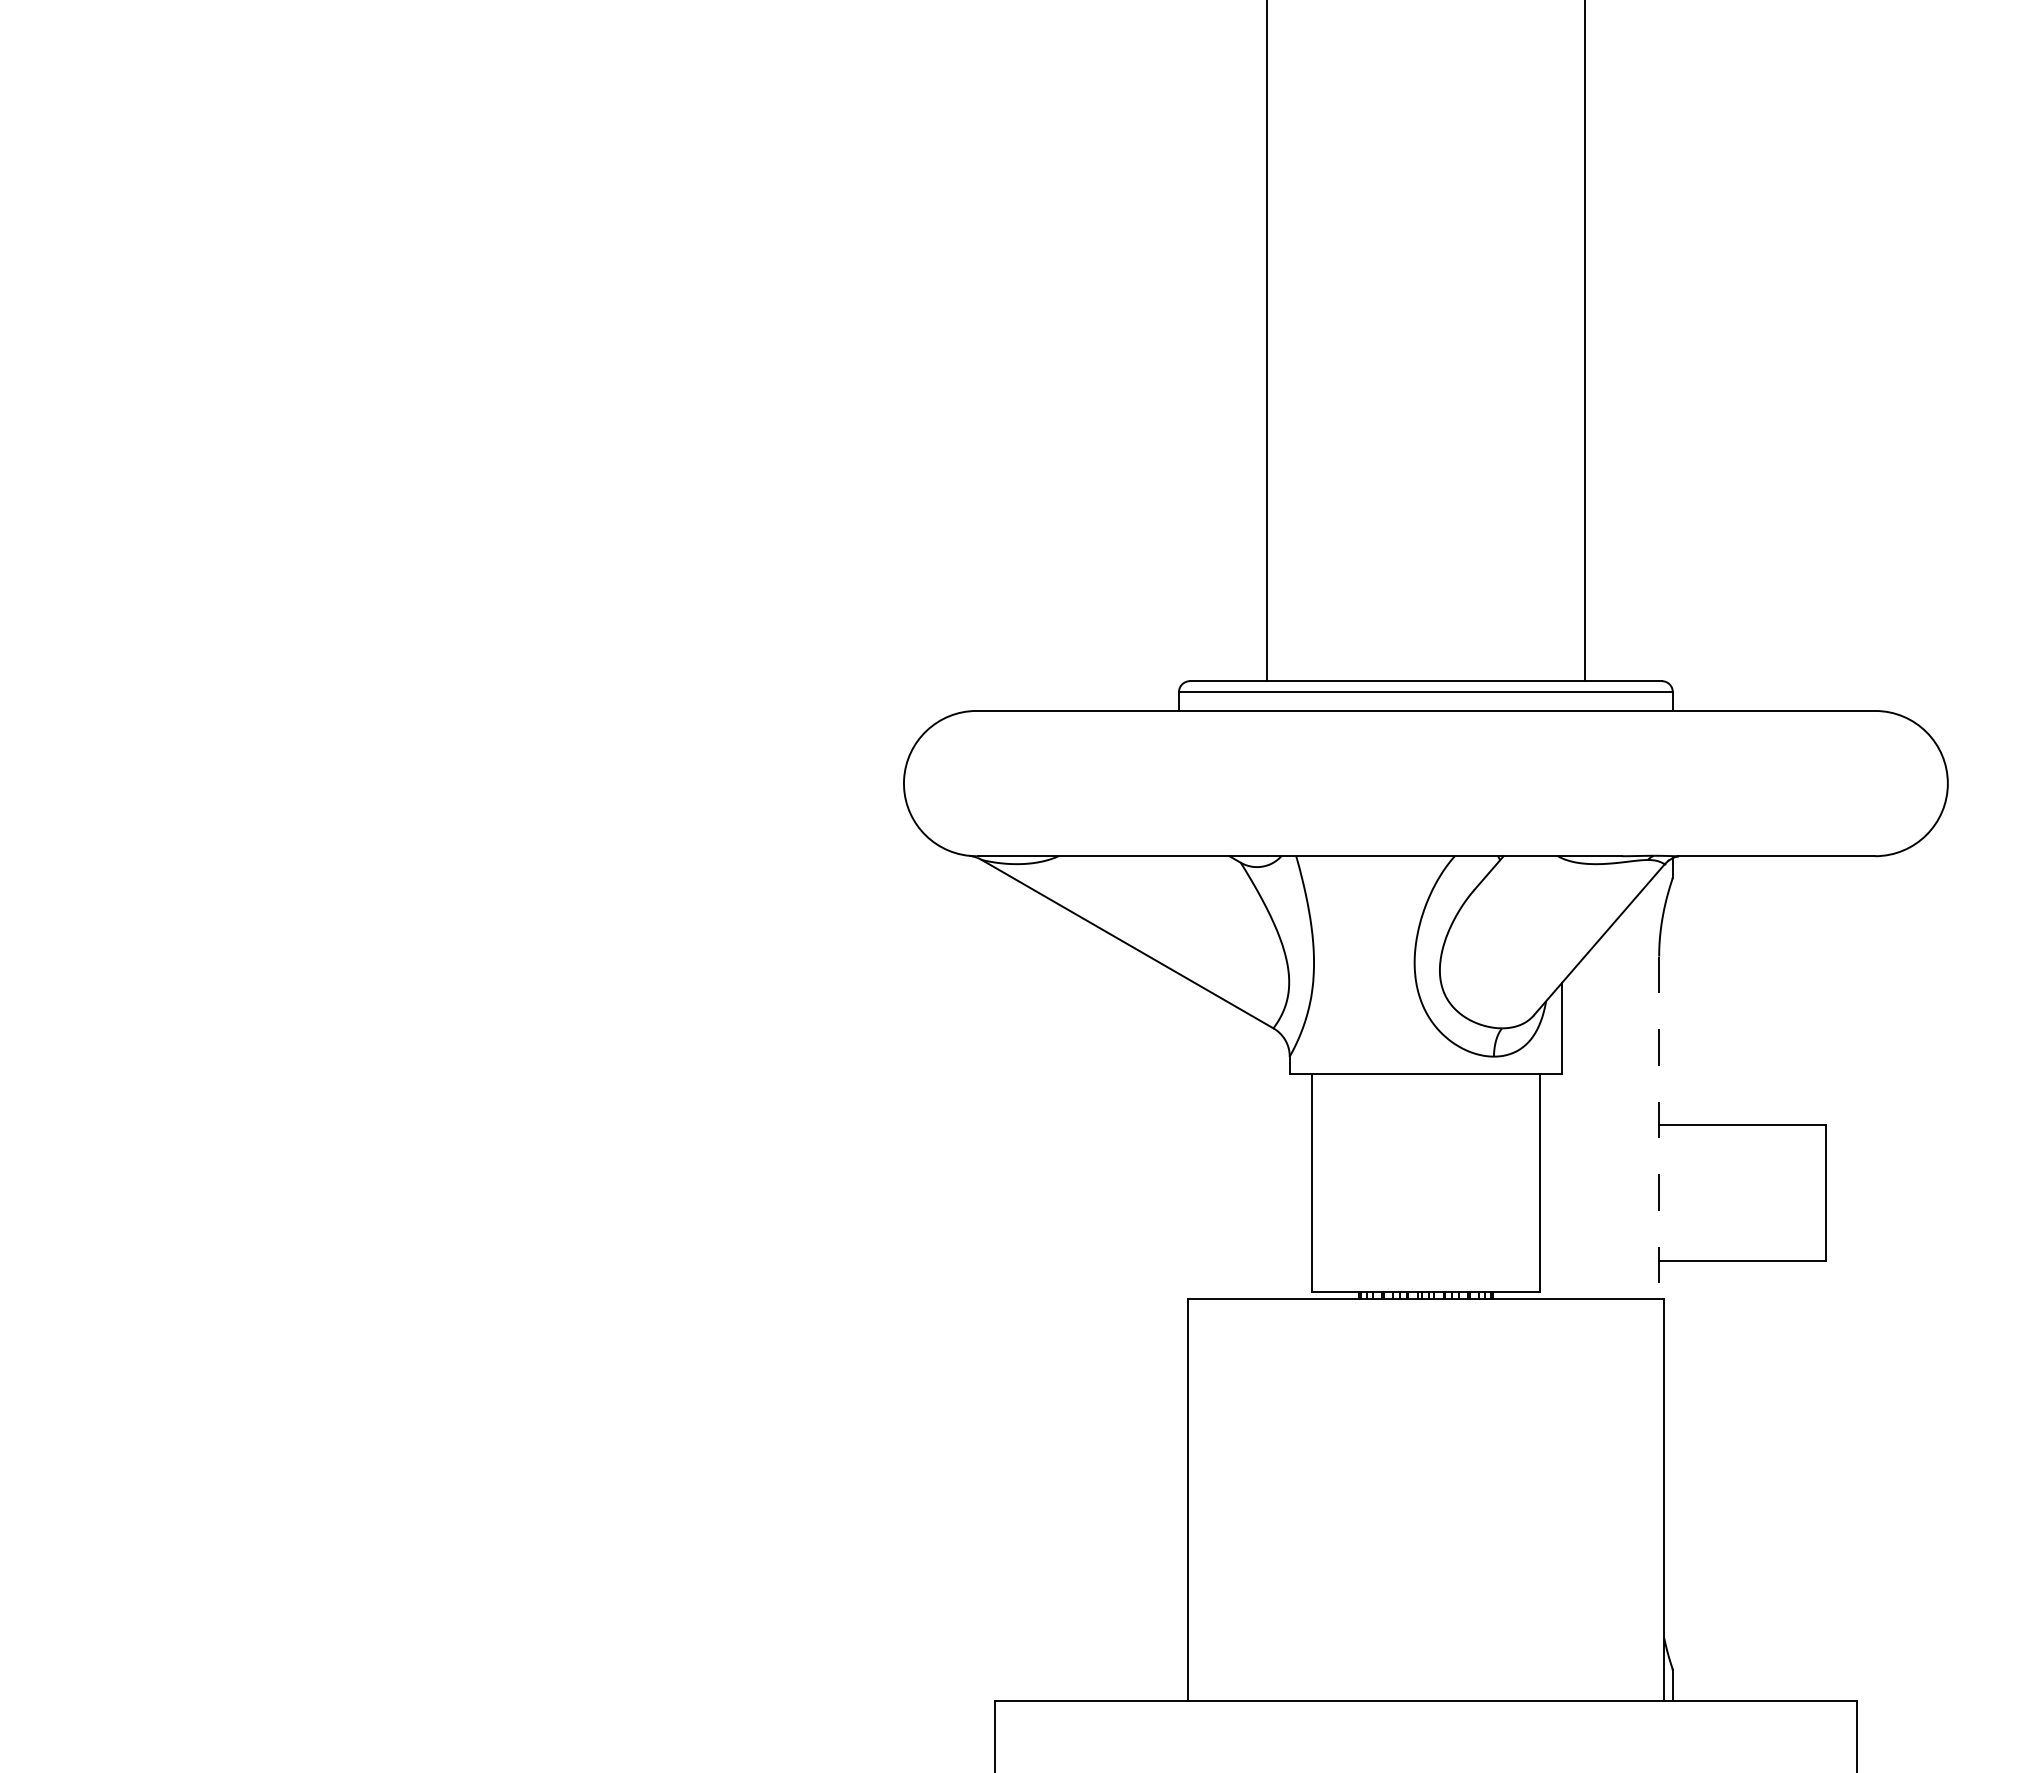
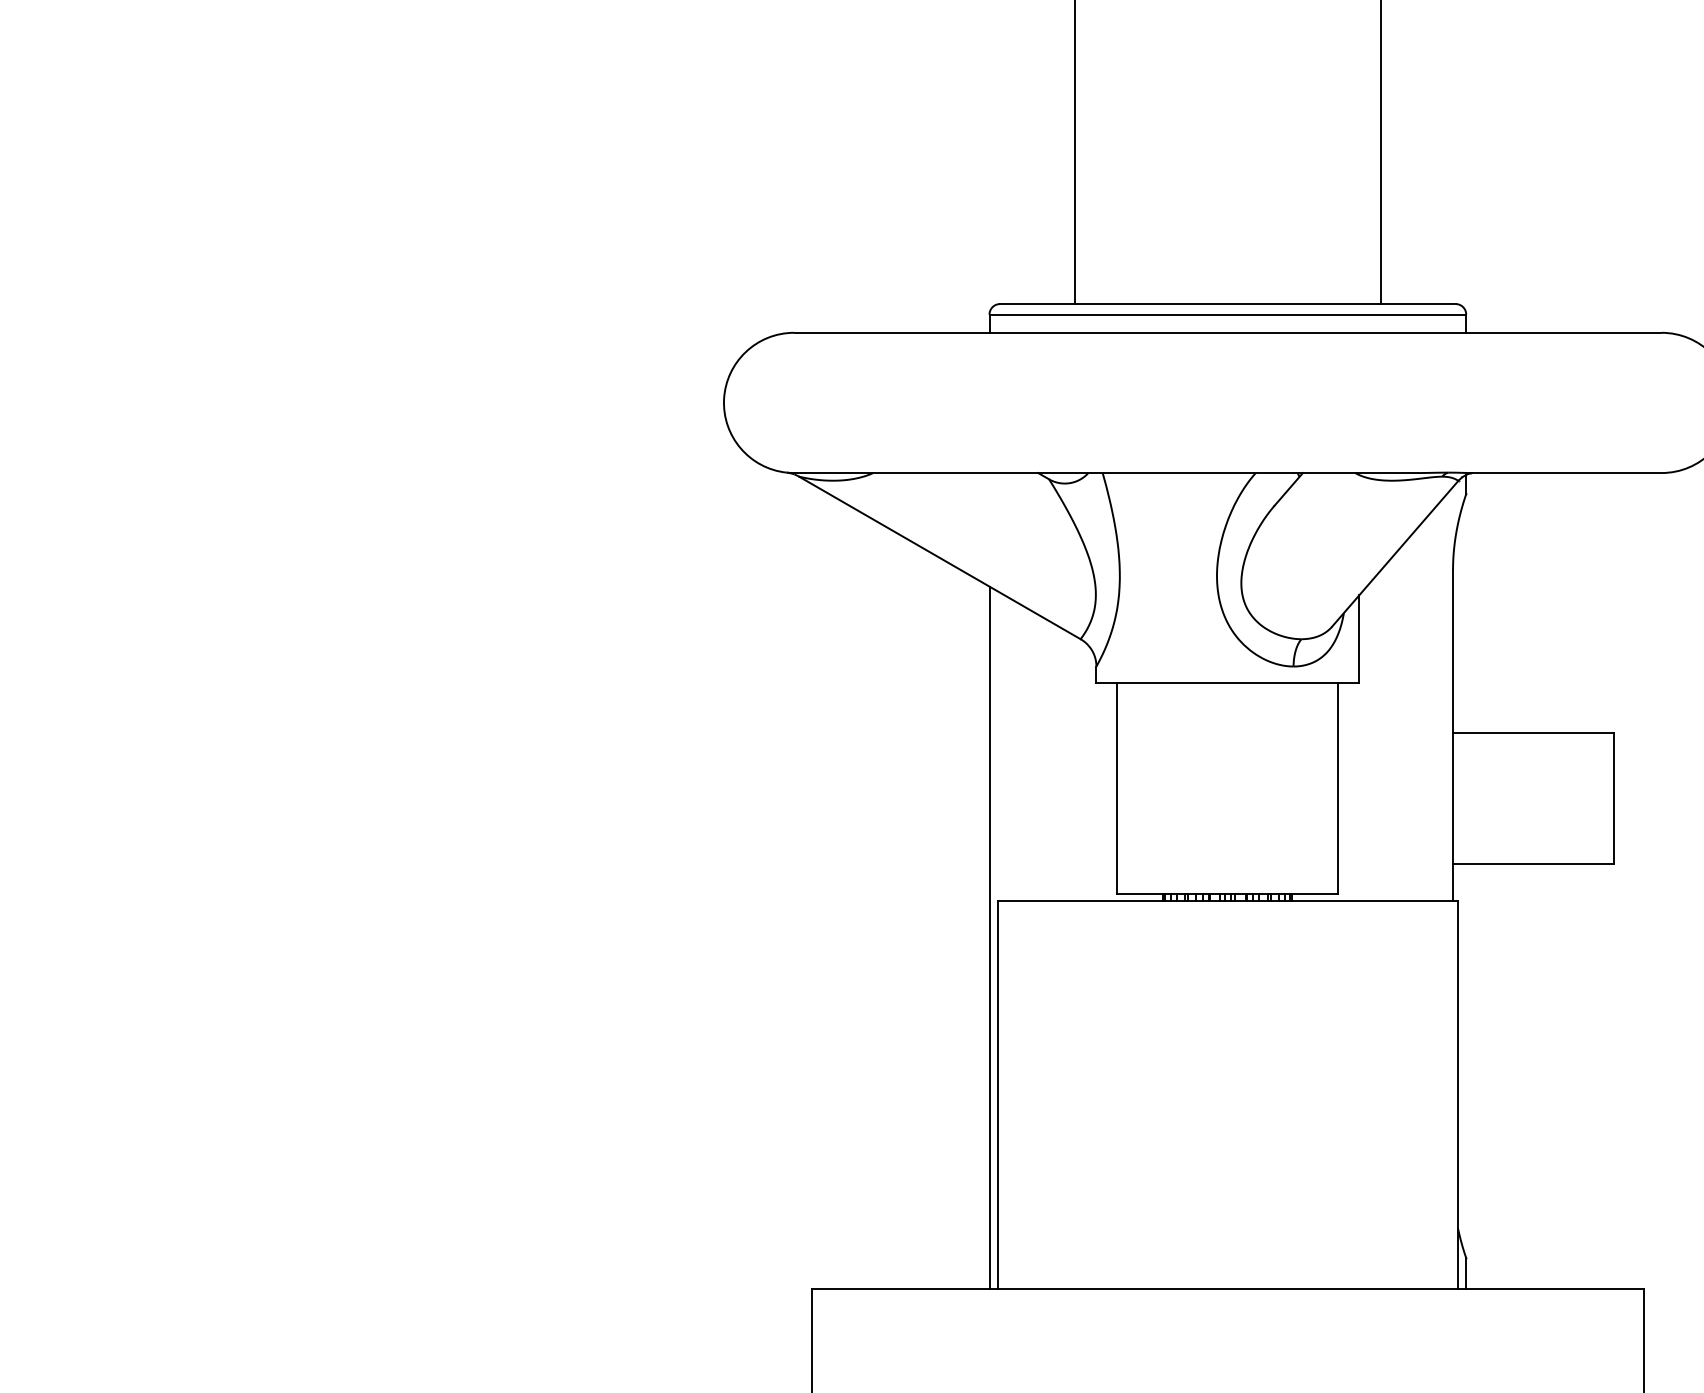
line: (1659, 1128) -> (1453, 735), dashed -> solid
line: (1179, 1337) -> (989, 937), added

